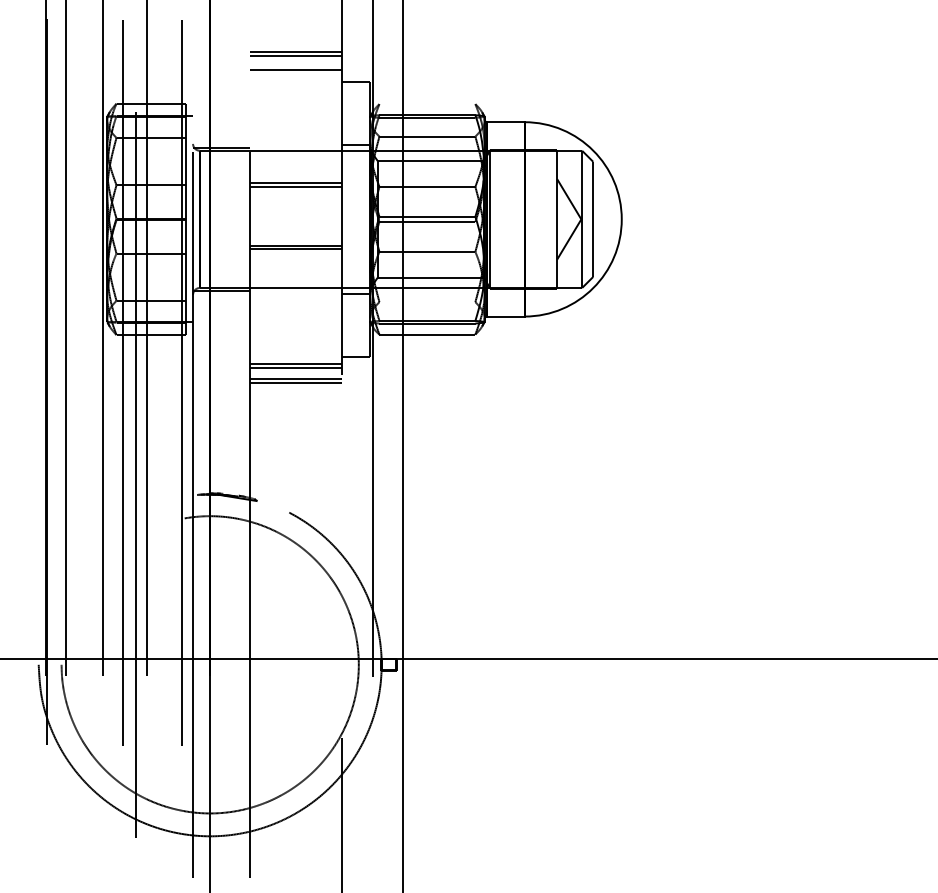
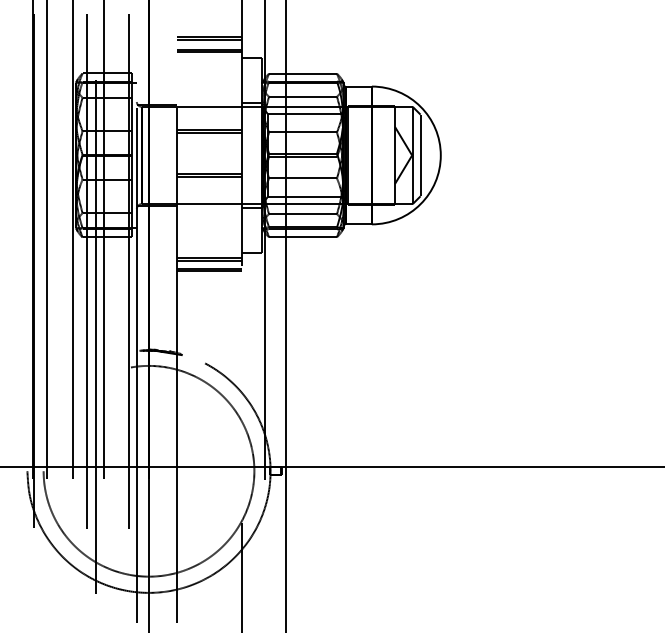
line: (295, 73) -> (209, 52), added
line: (427, 104) -> (303, 74), added
line: (427, 302) -> (303, 214), added

